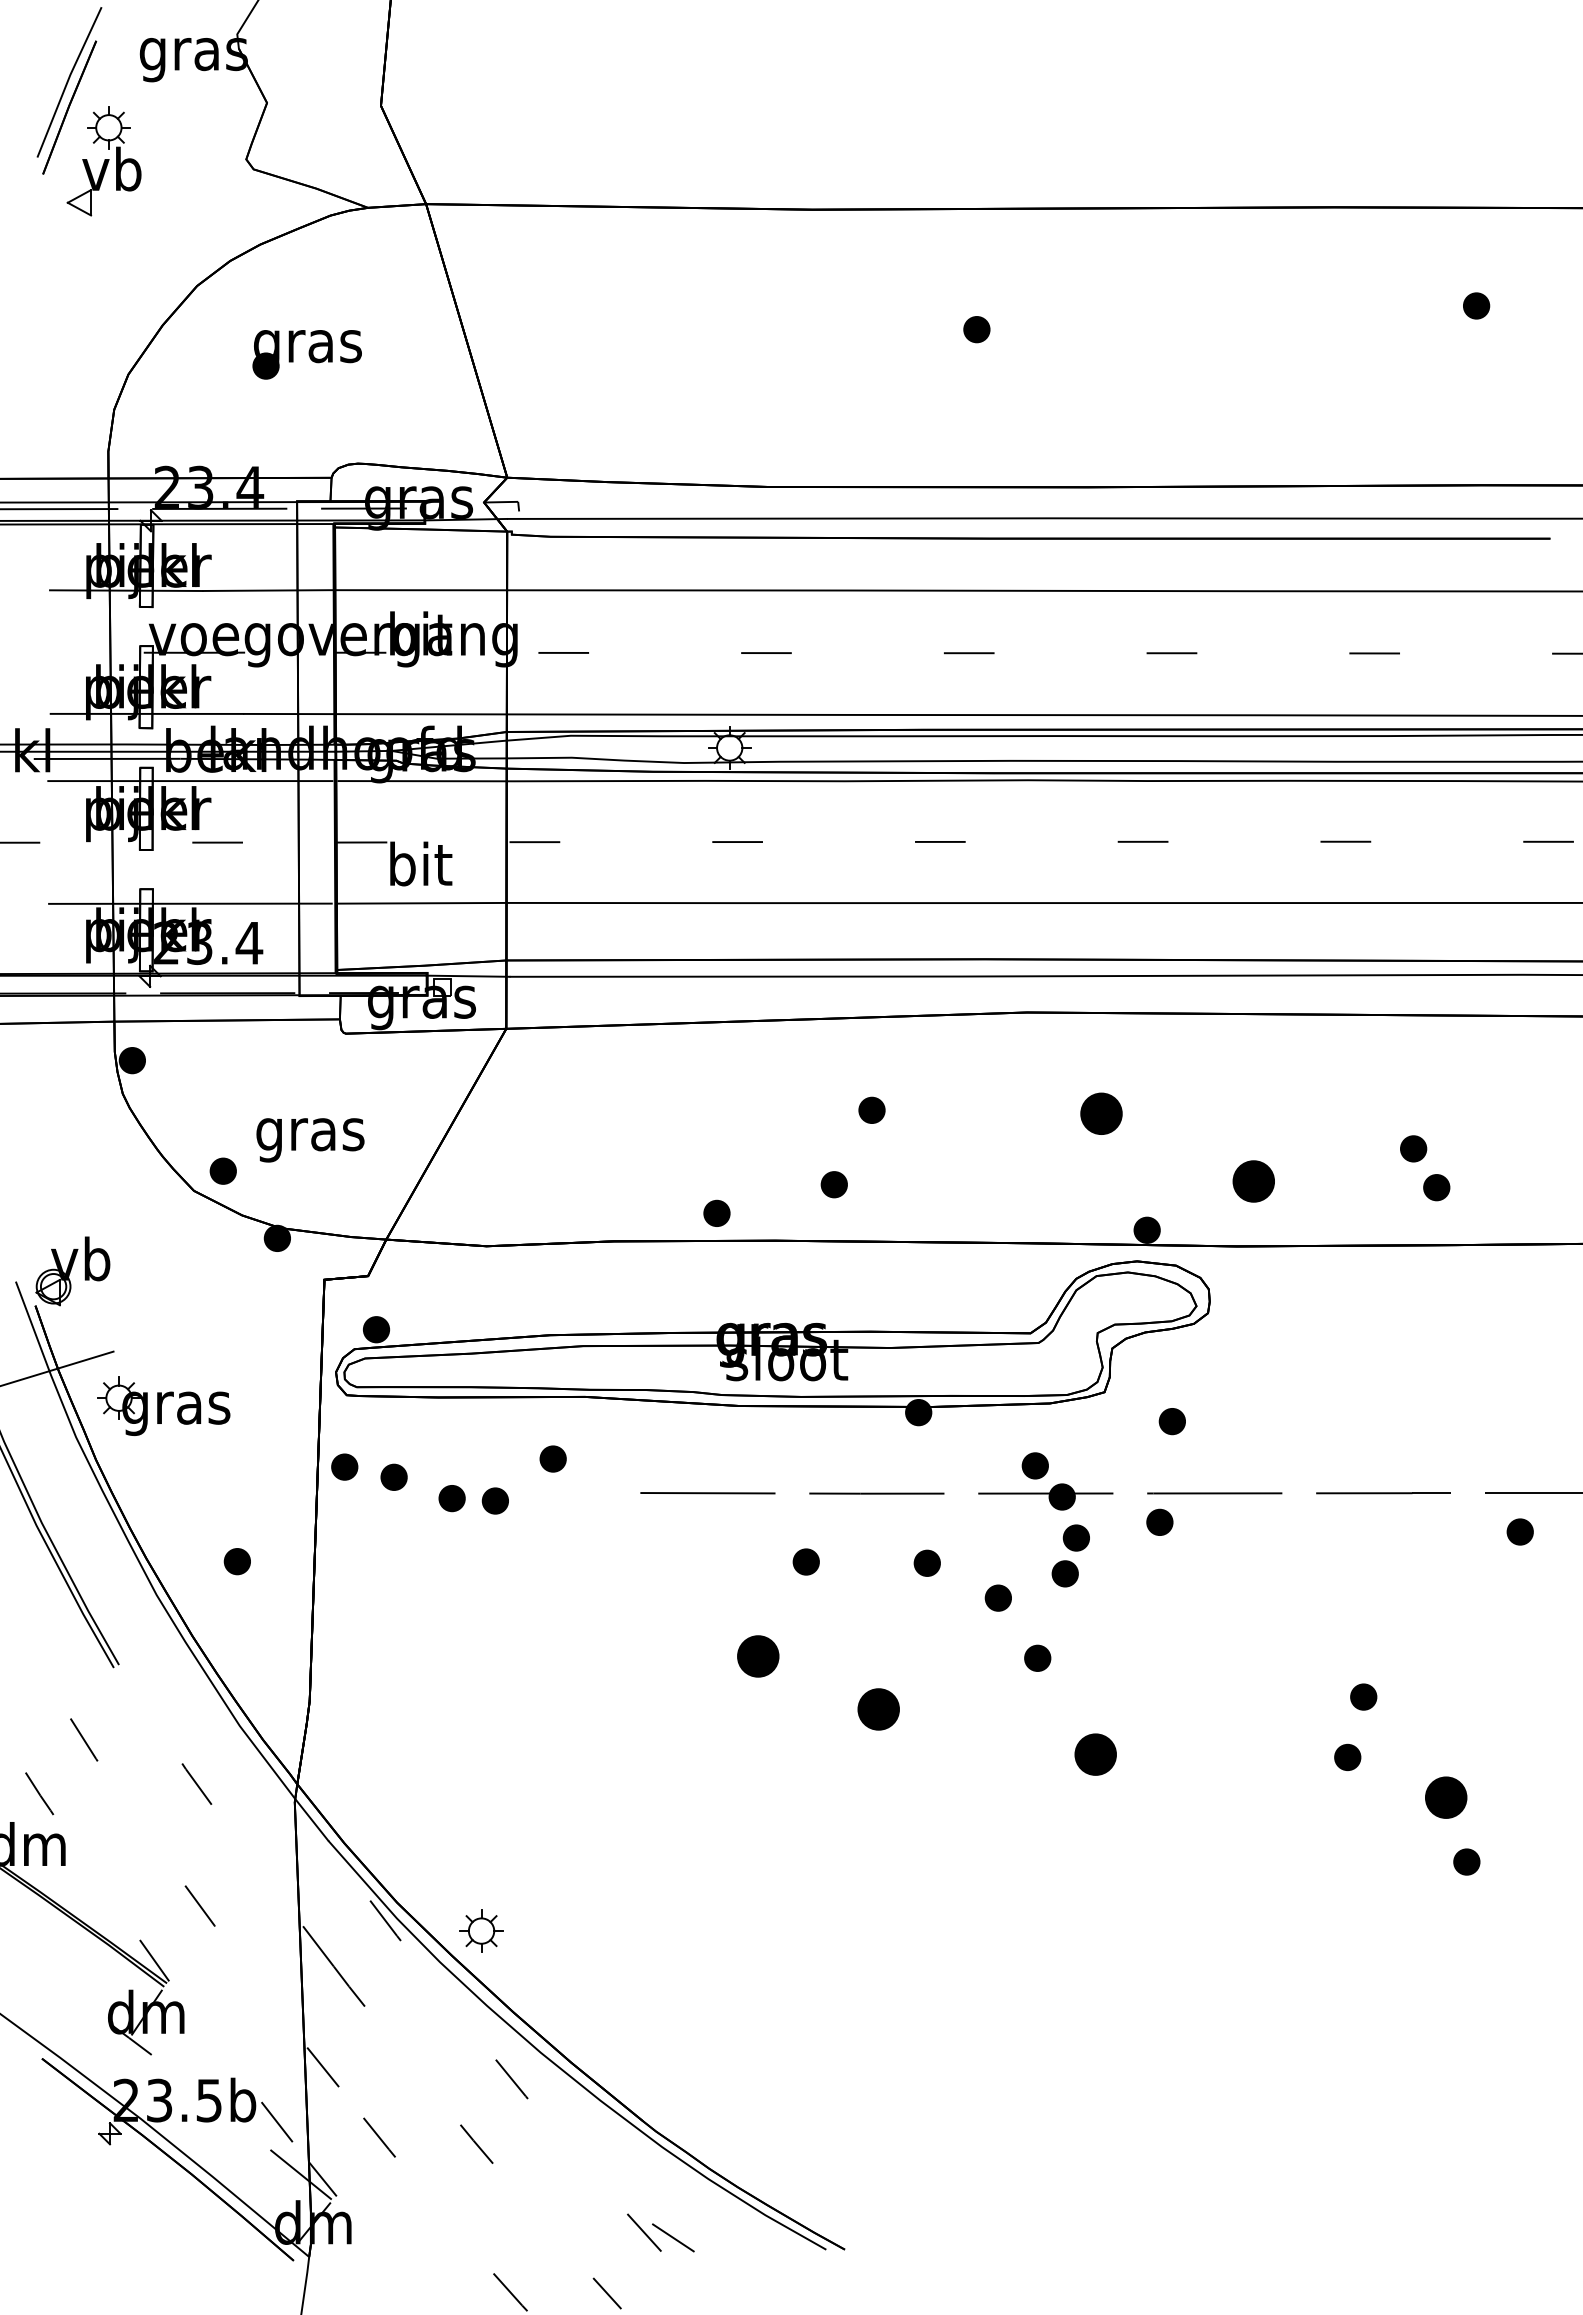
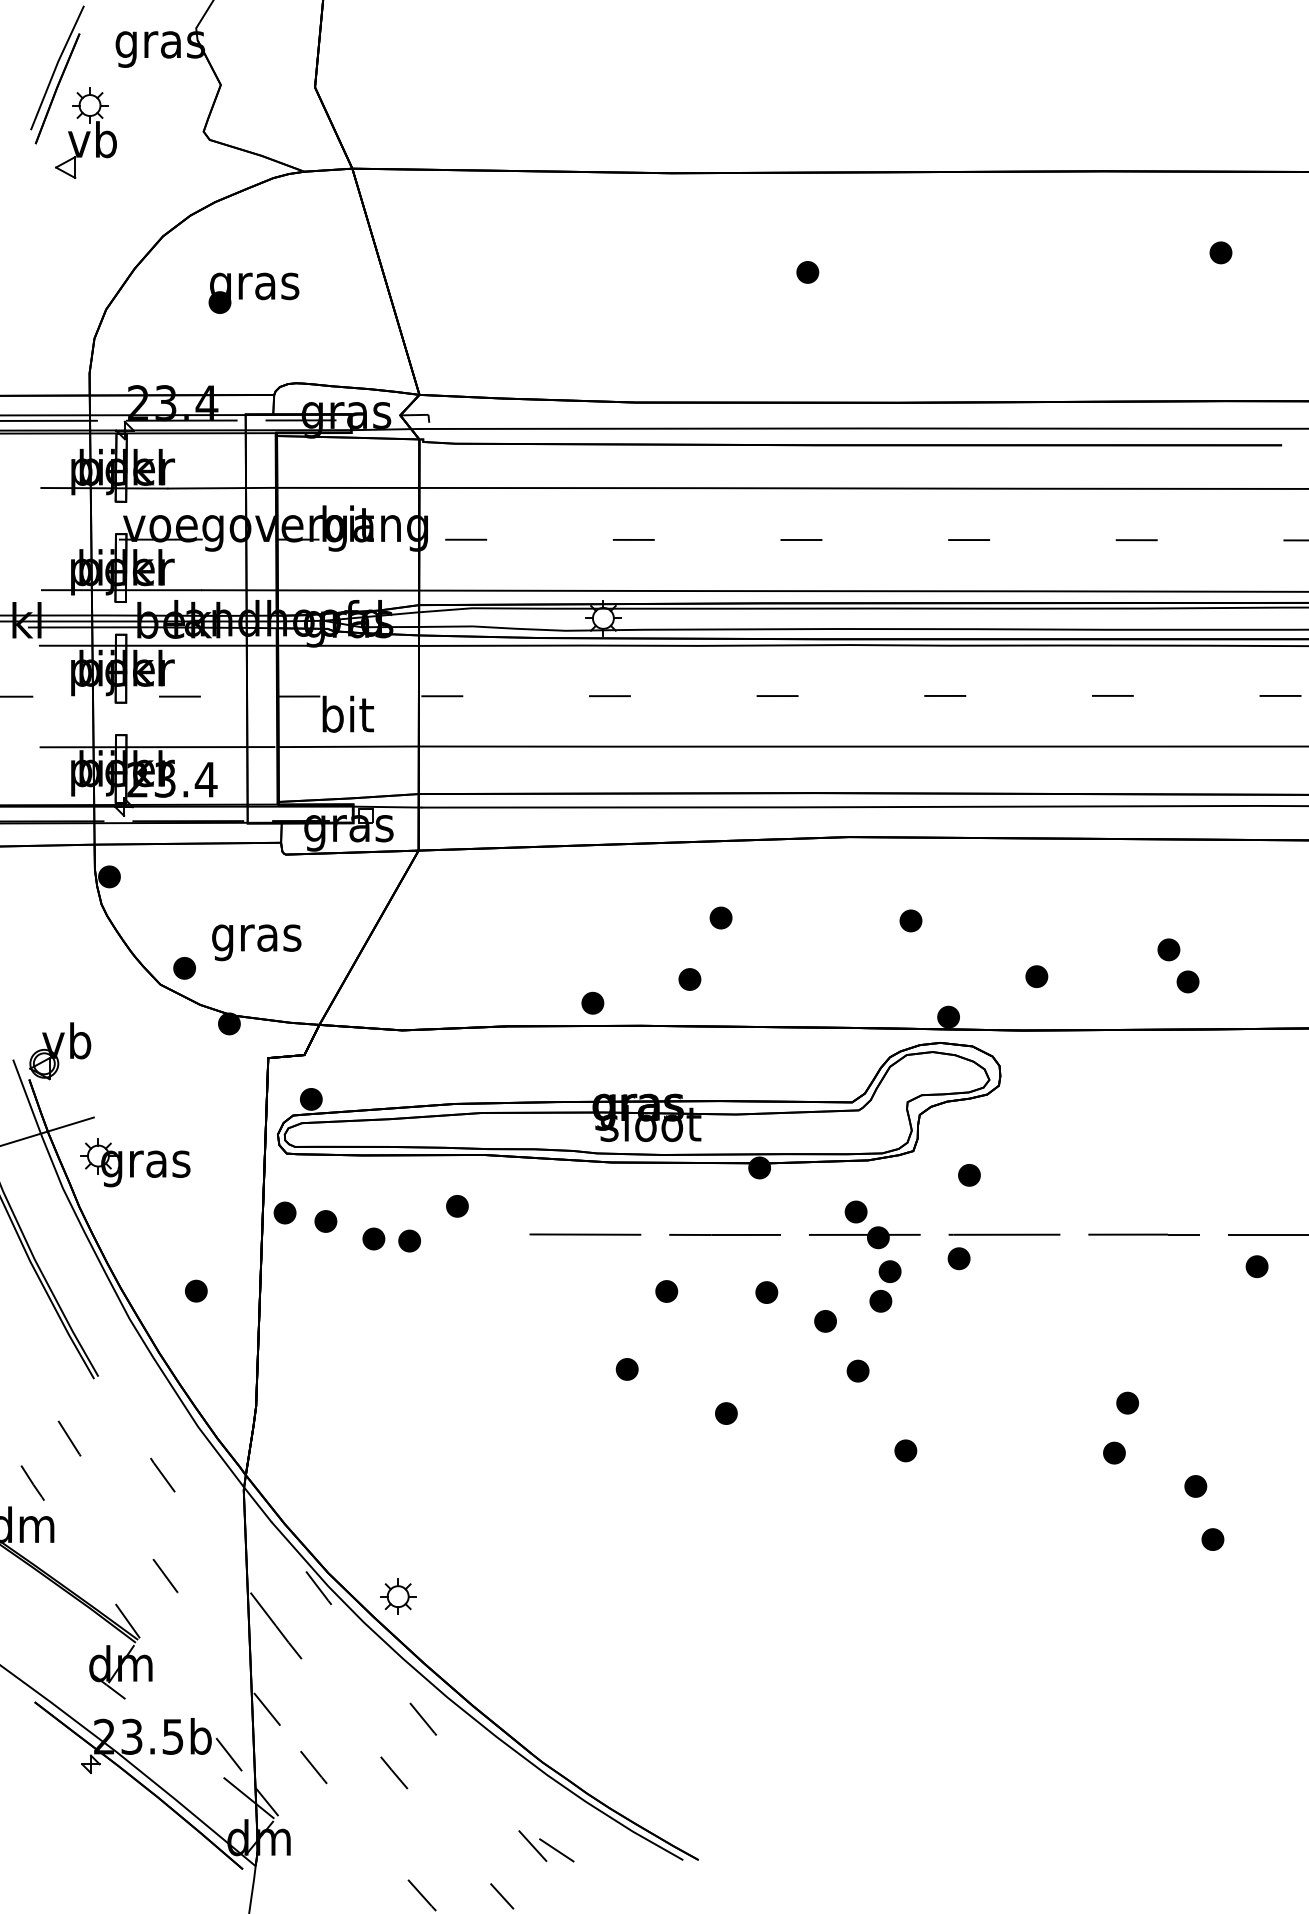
part: (1101, 1113) -> (910, 920), size x0.62
part: (1253, 1180) -> (1036, 976), size x0.62
part: (758, 1655) -> (627, 1368), size x0.62
part: (877, 1709) -> (725, 1413), size x0.62
part: (1094, 1754) -> (905, 1450), size x0.62
part: (1445, 1797) -> (1195, 1486), size x0.62

